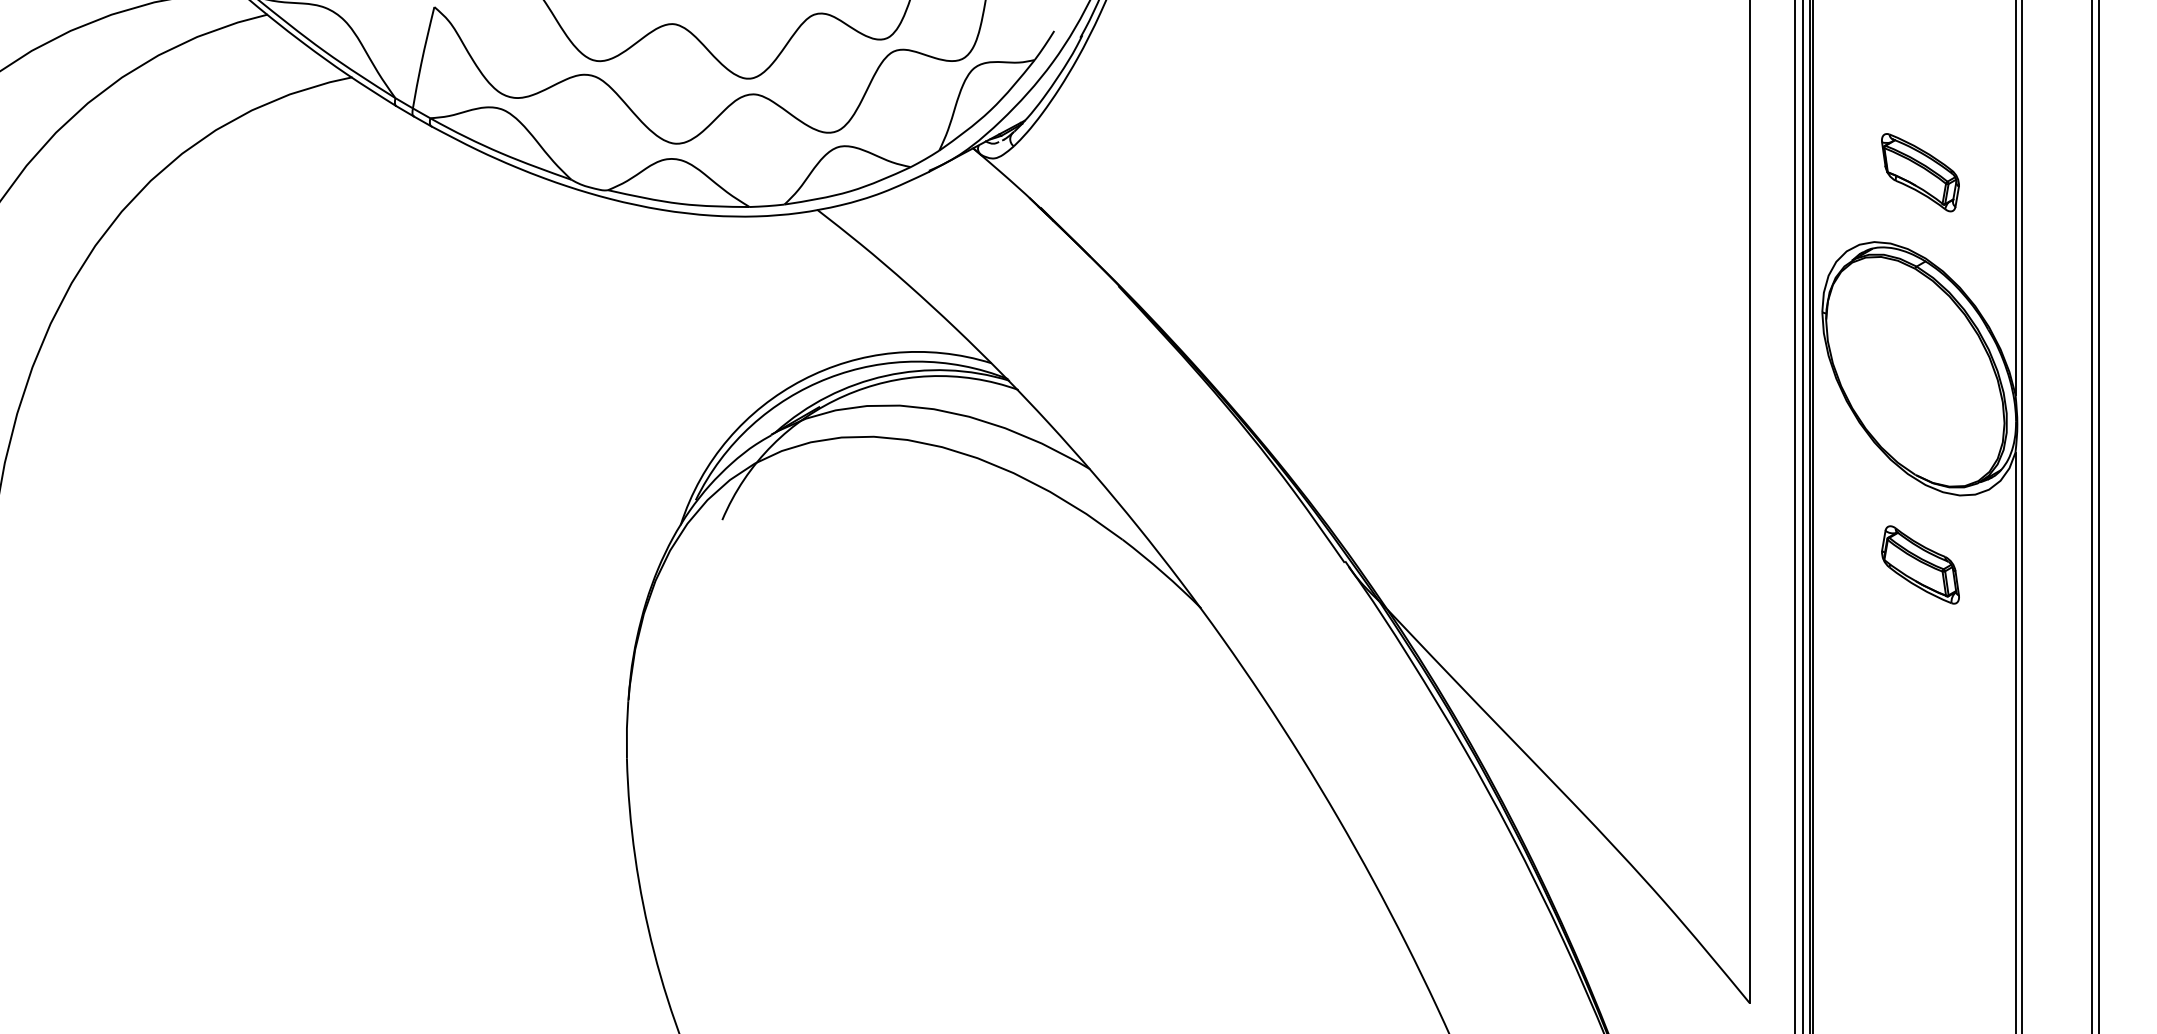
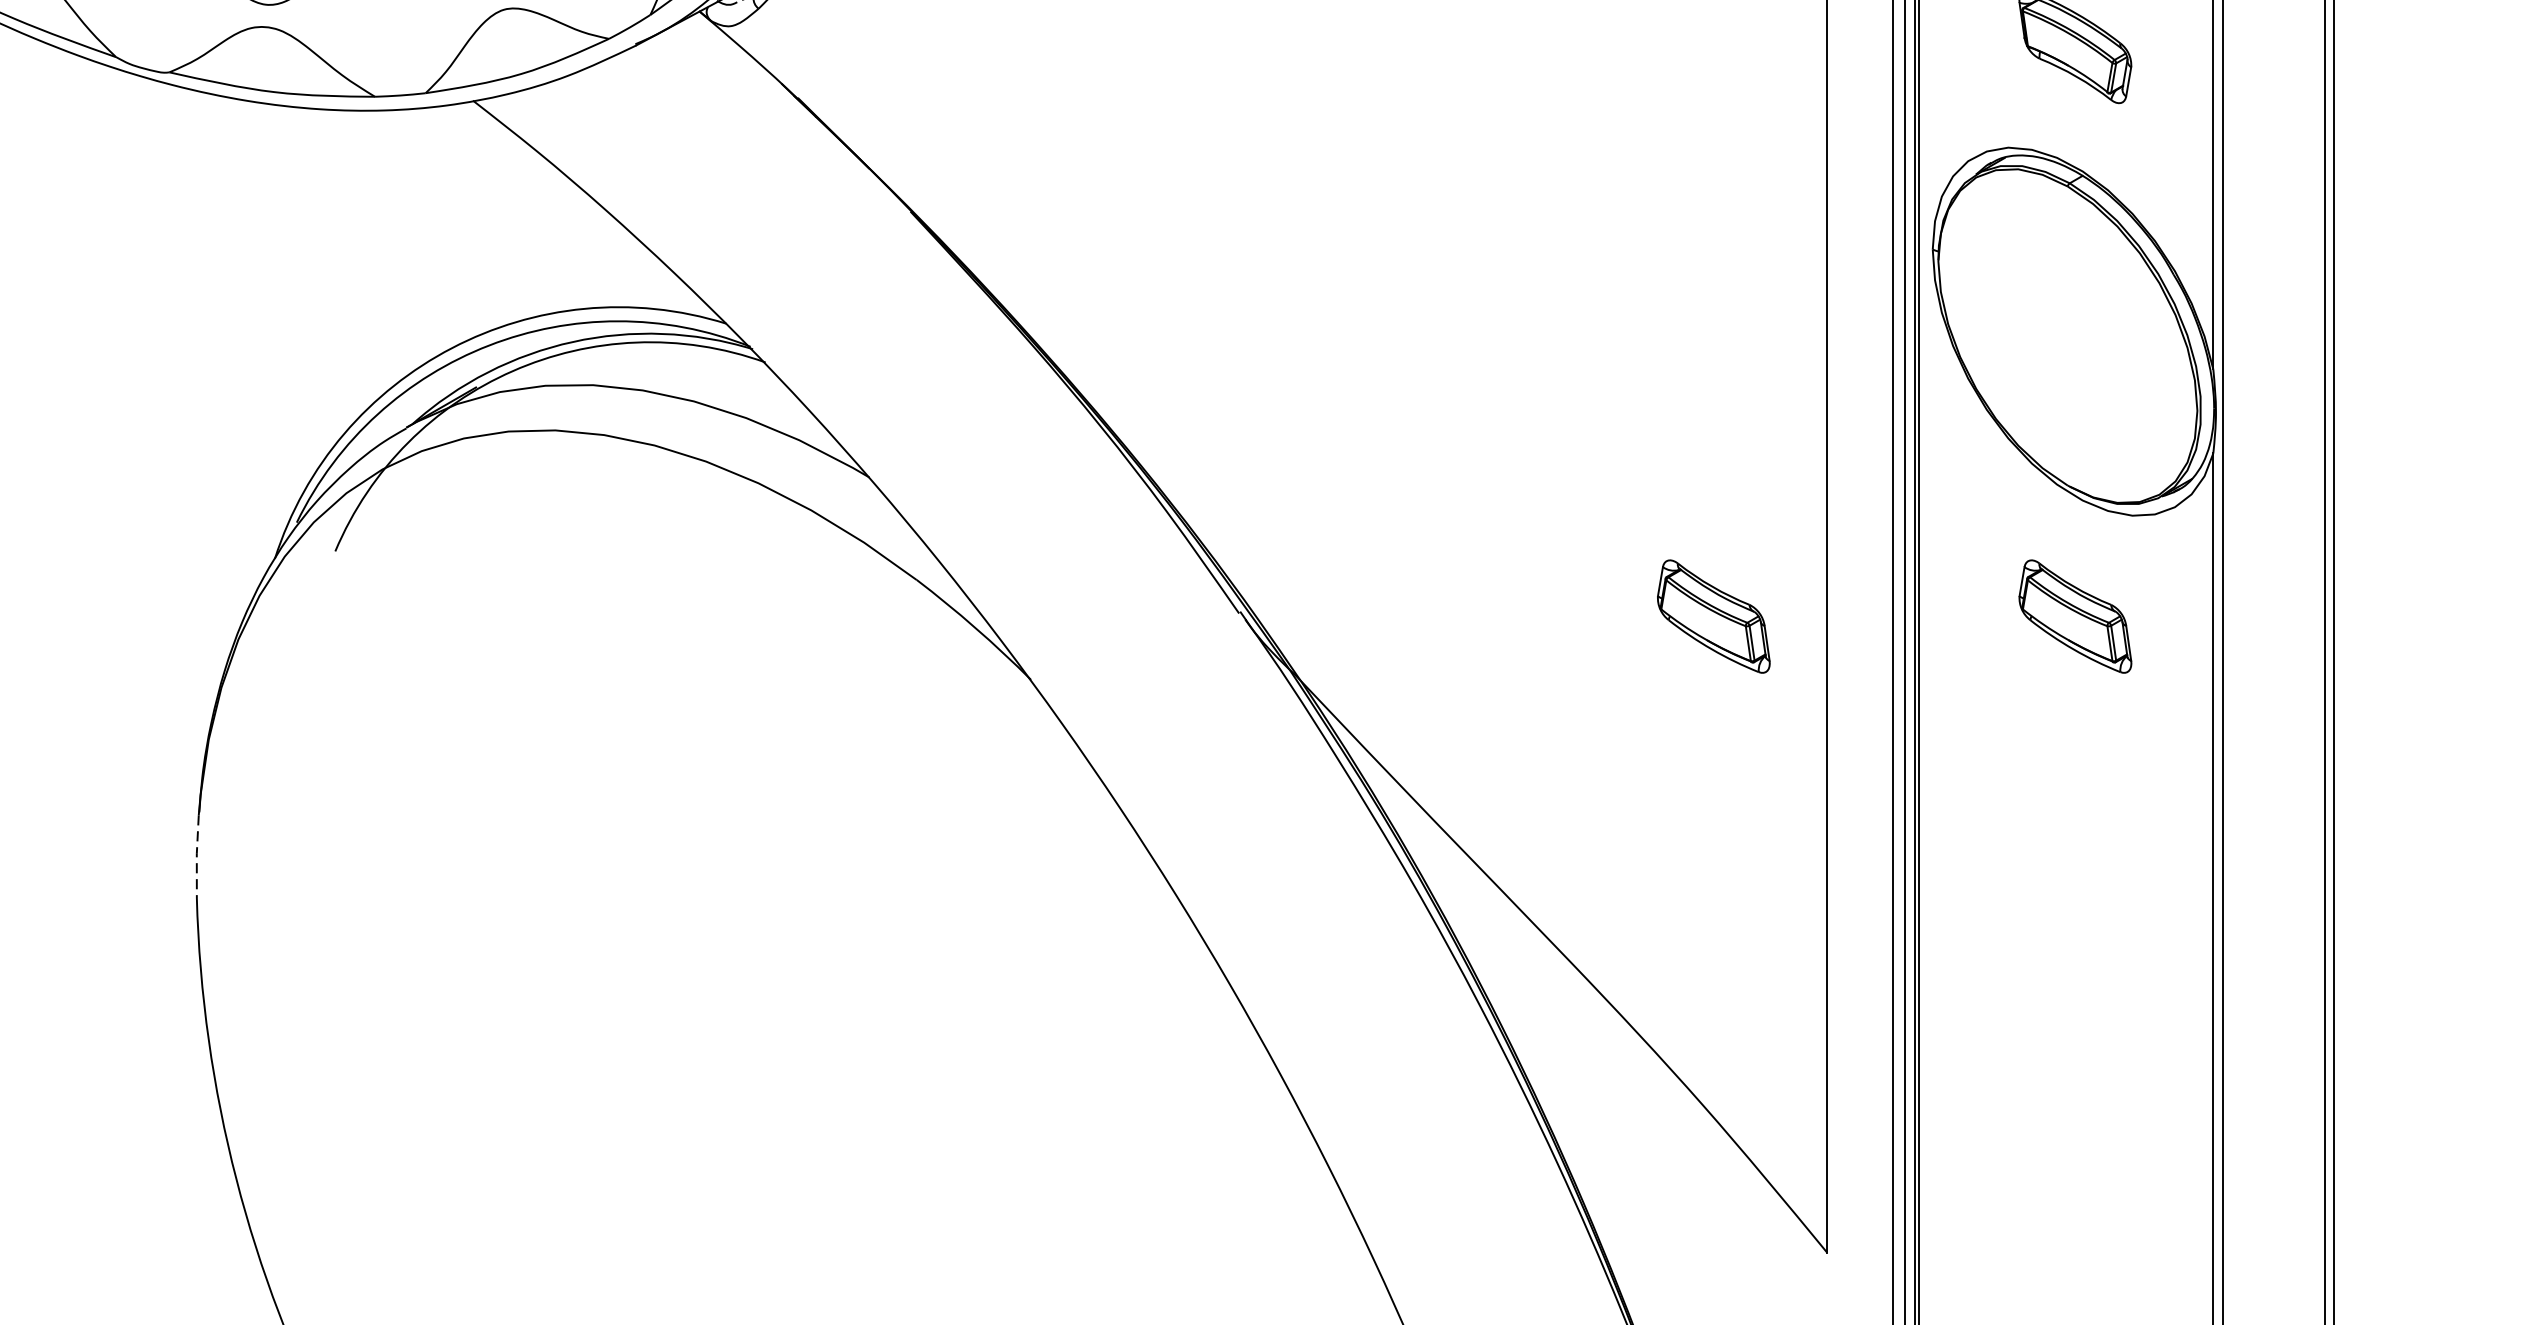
part: (1671, 564) -> (1713, 615), added
line: (626, 730) -> (196, 856), solid -> dashed

